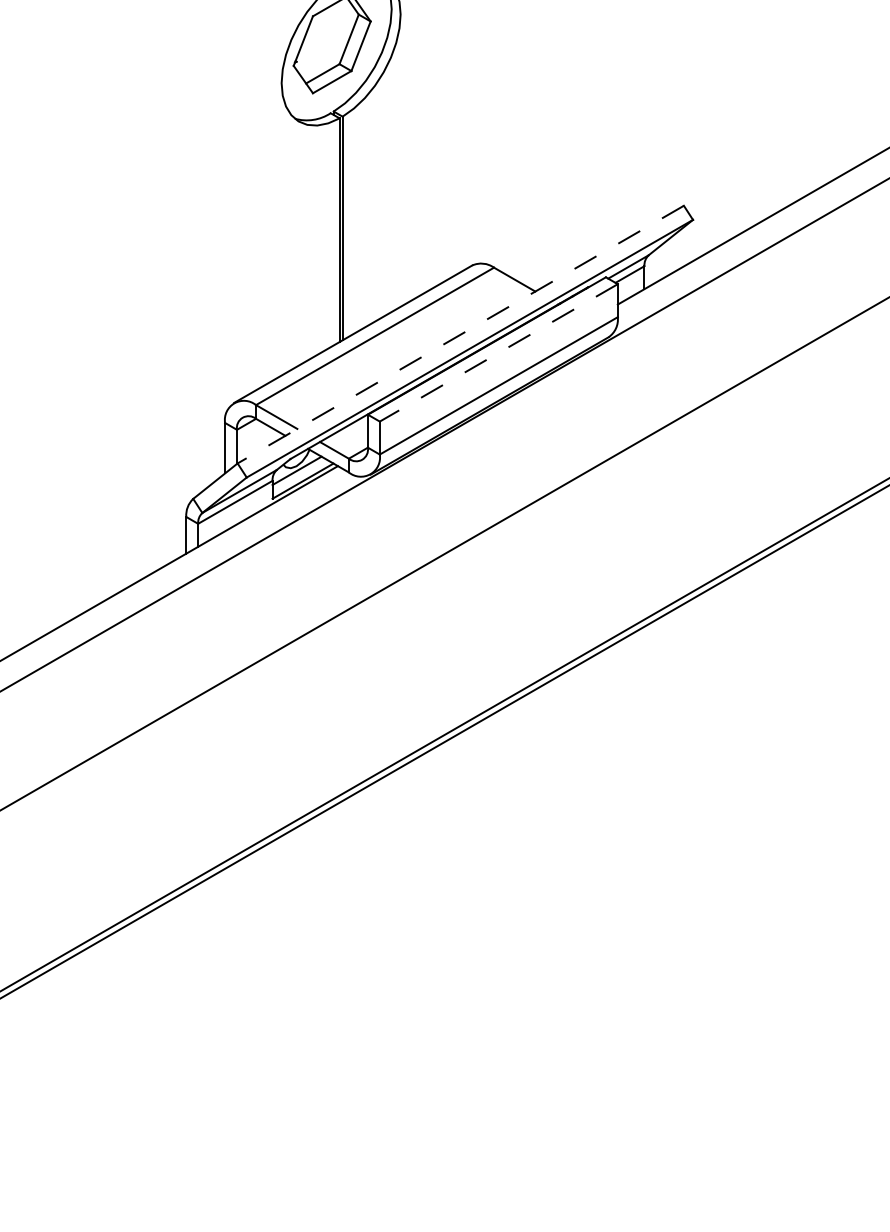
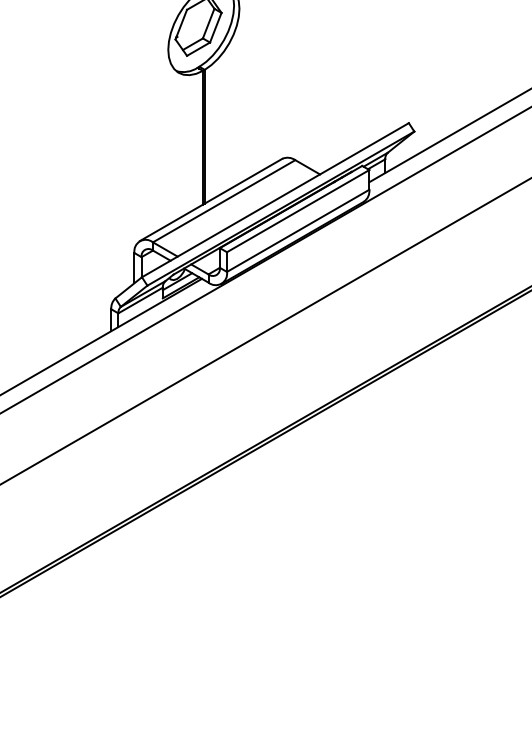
line: (460, 335) -> (275, 200), dashed -> solid
line: (497, 353) -> (297, 211), dashed -> solid

